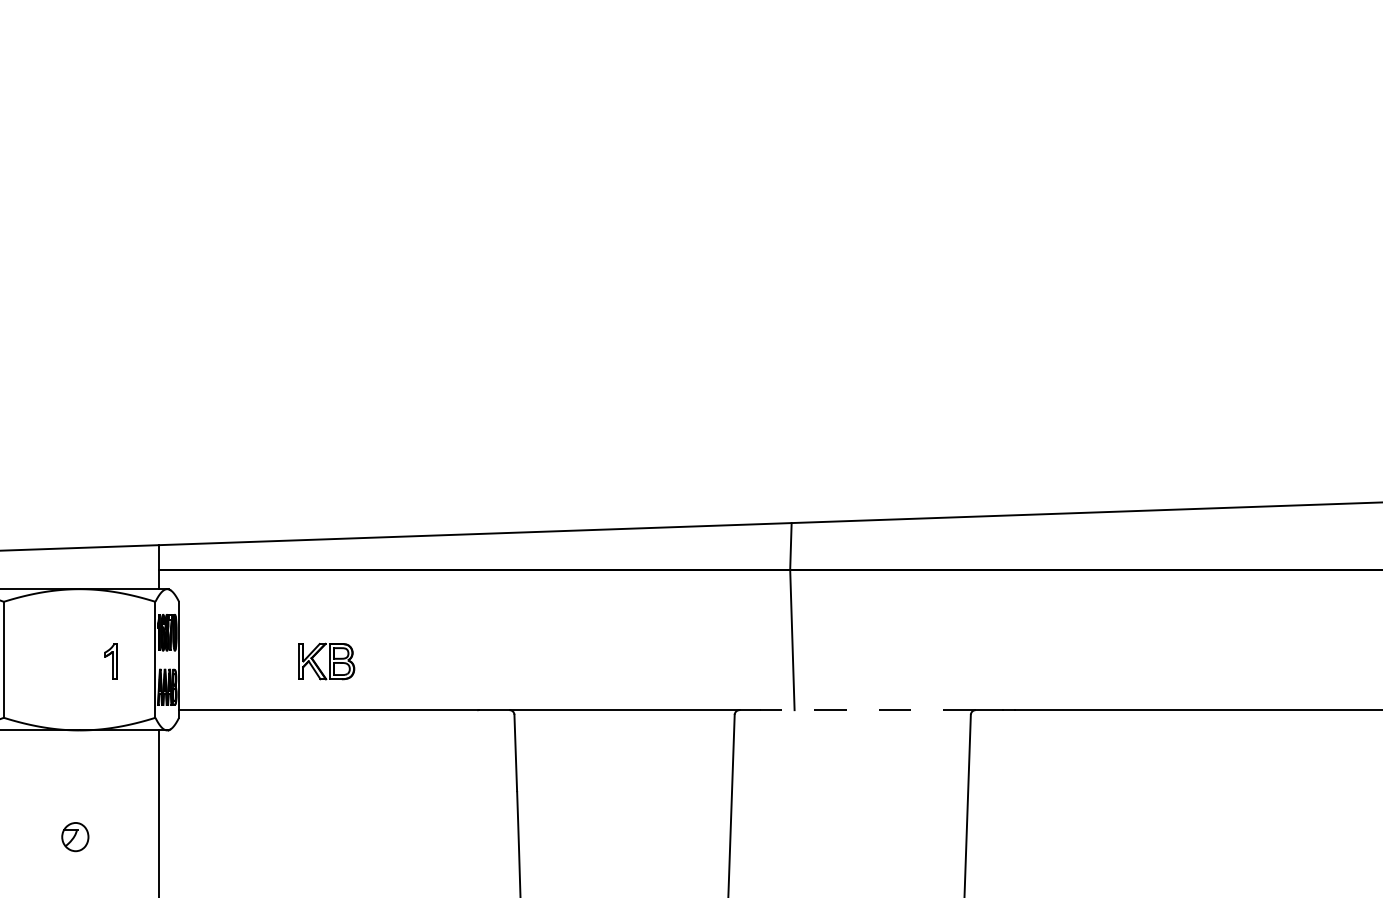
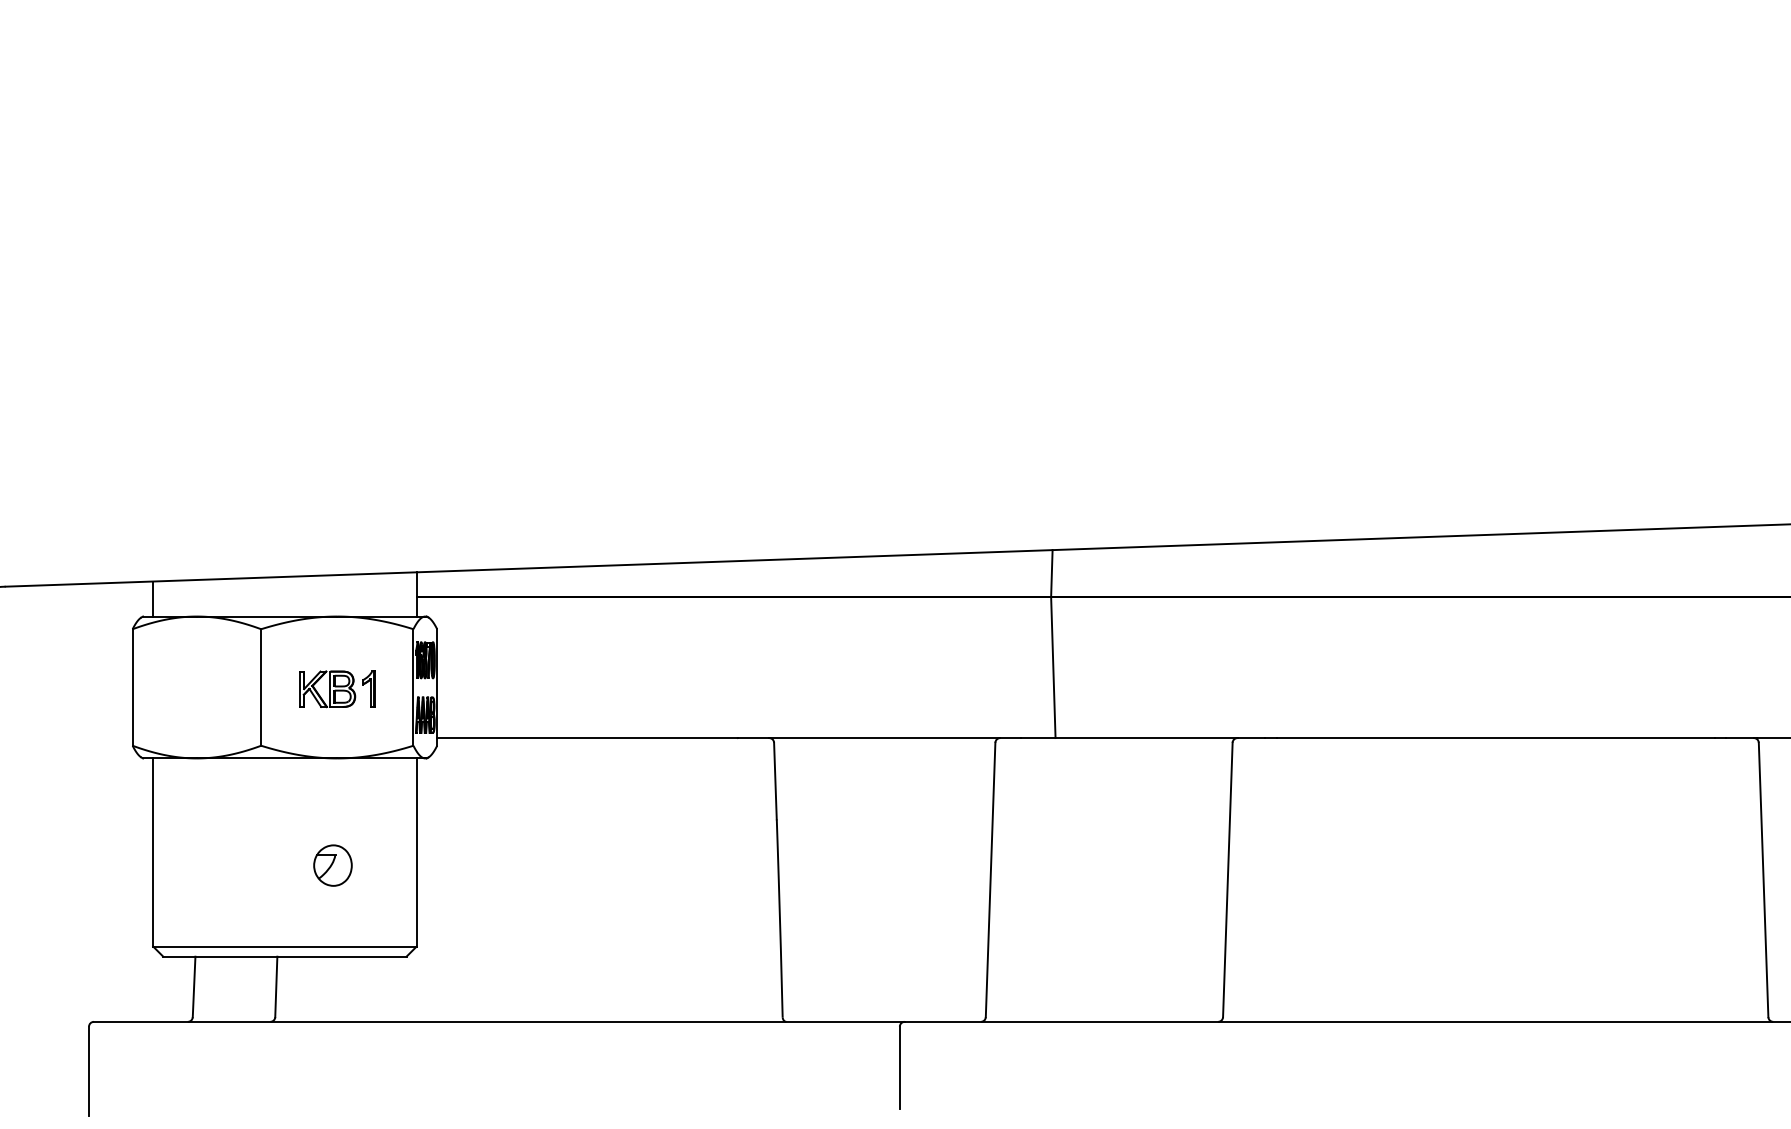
part: (326, 661) -> (327, 689), moved
line: (867, 710) -> (1128, 738), dashed -> solid
part: (74, 837) -> (332, 865), size x1.43

